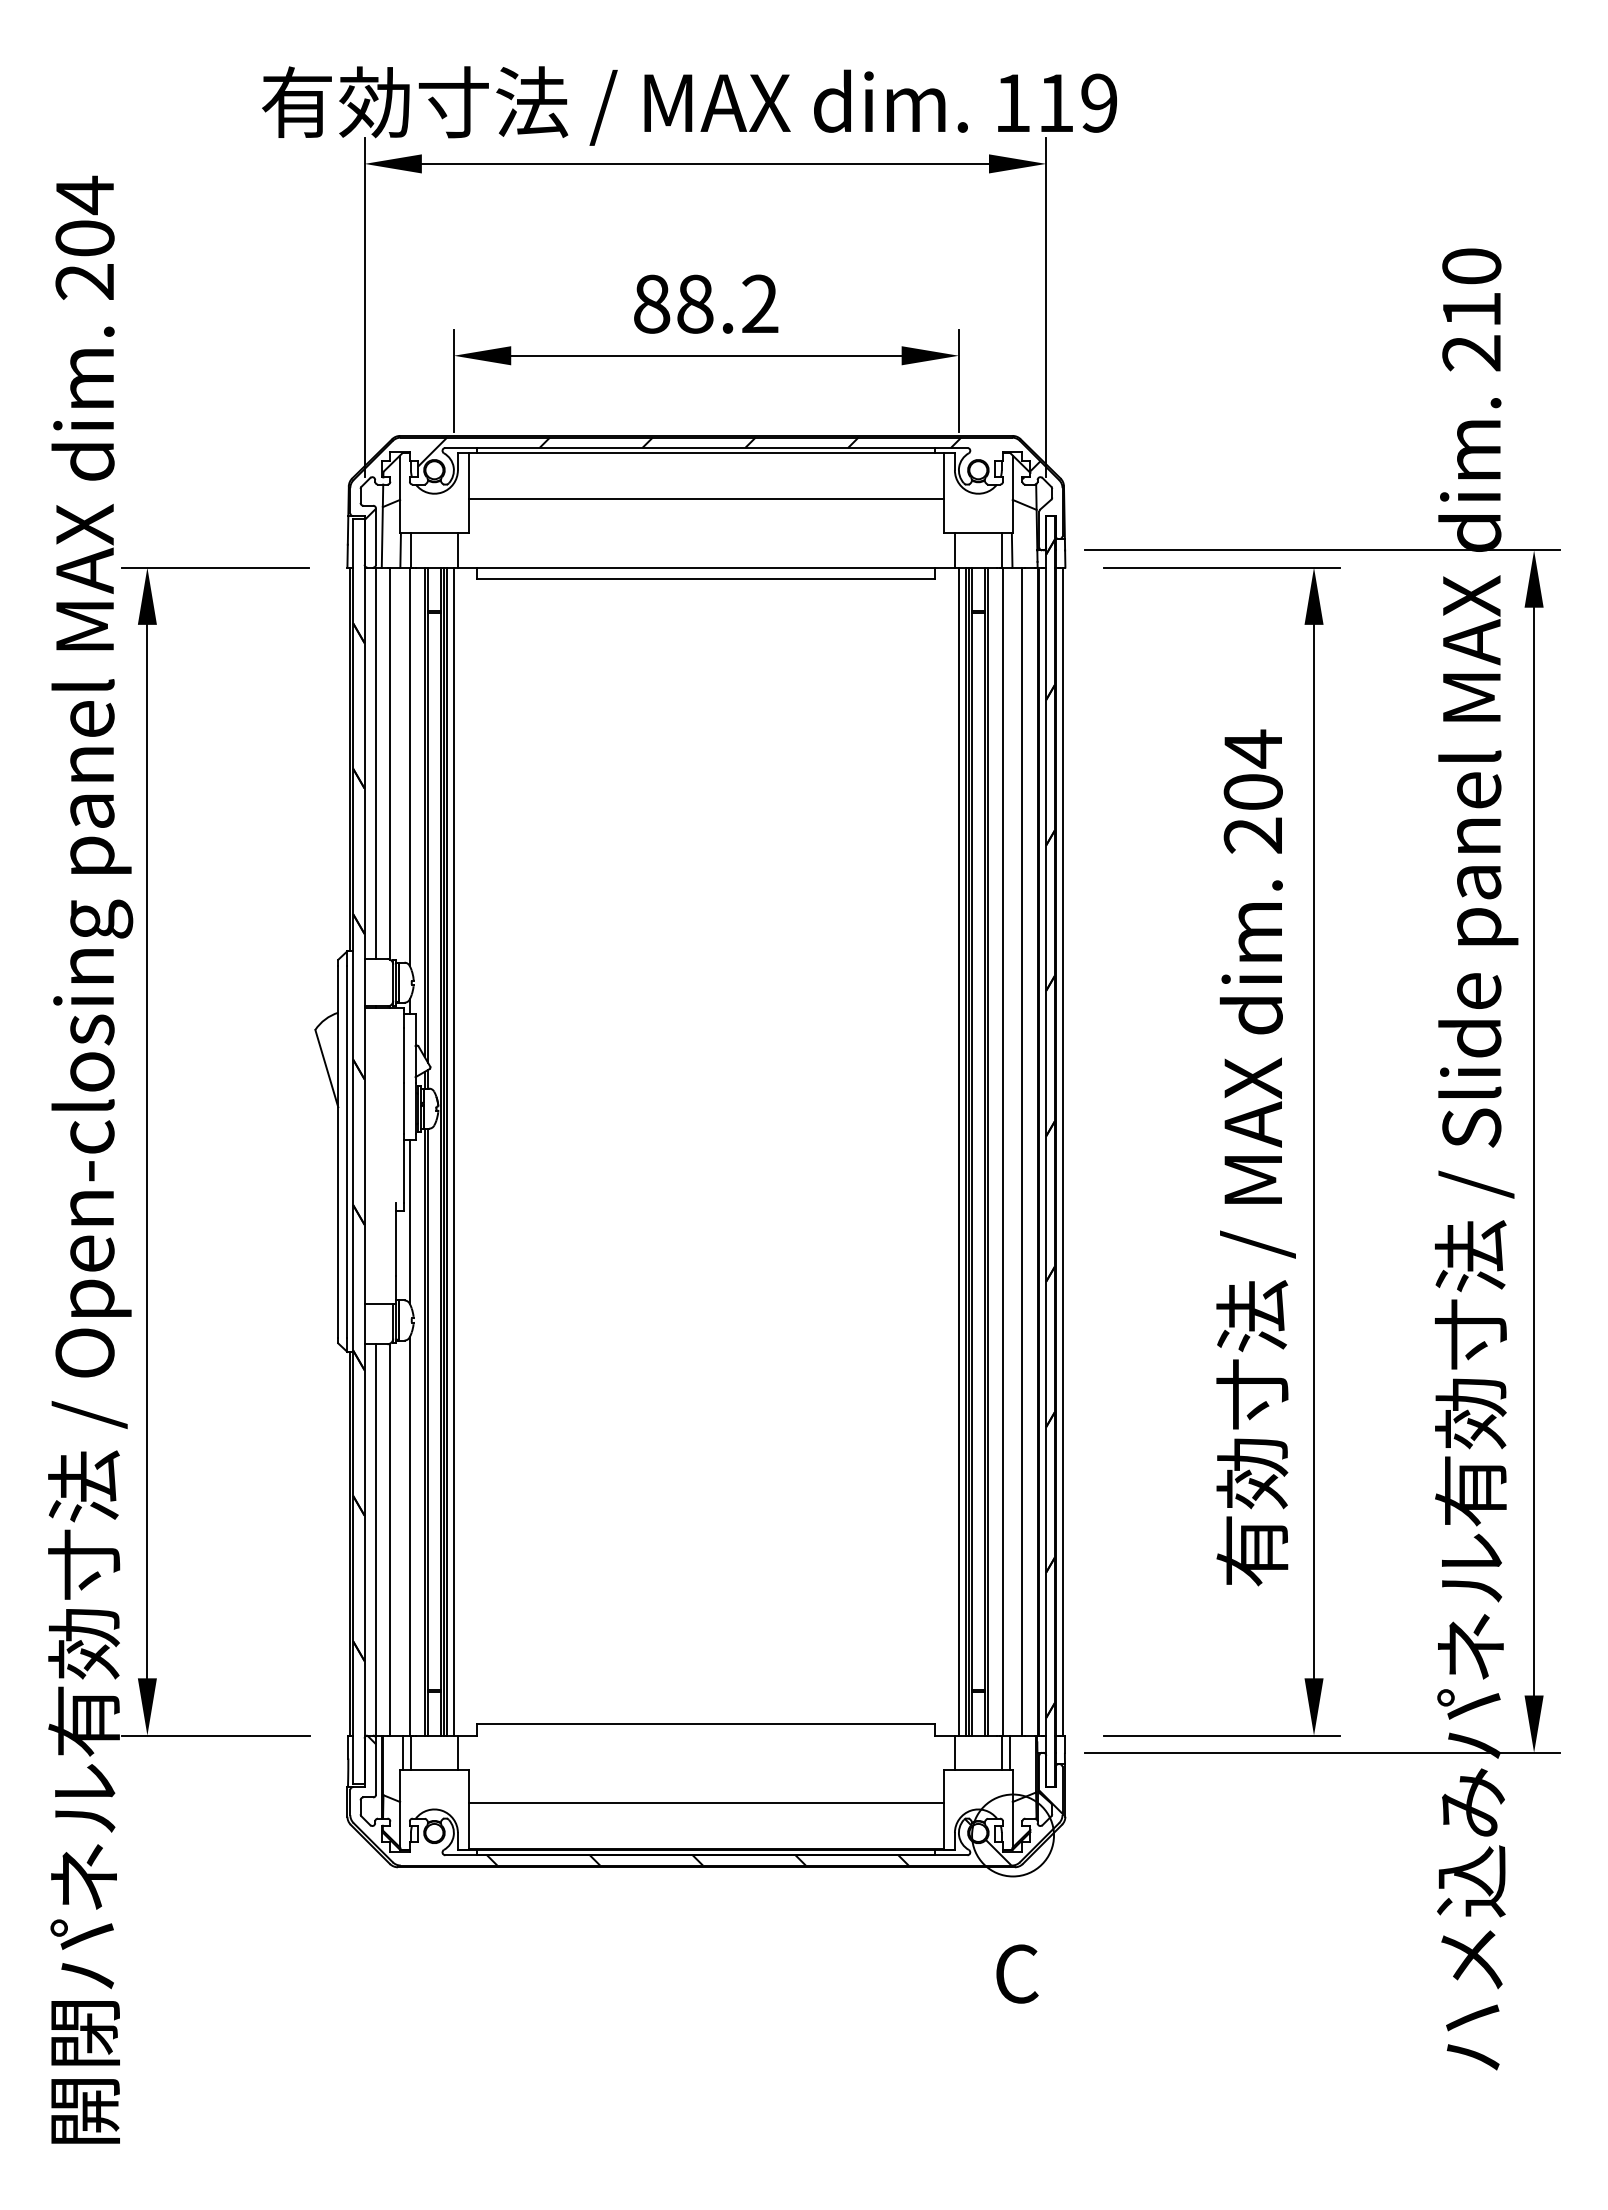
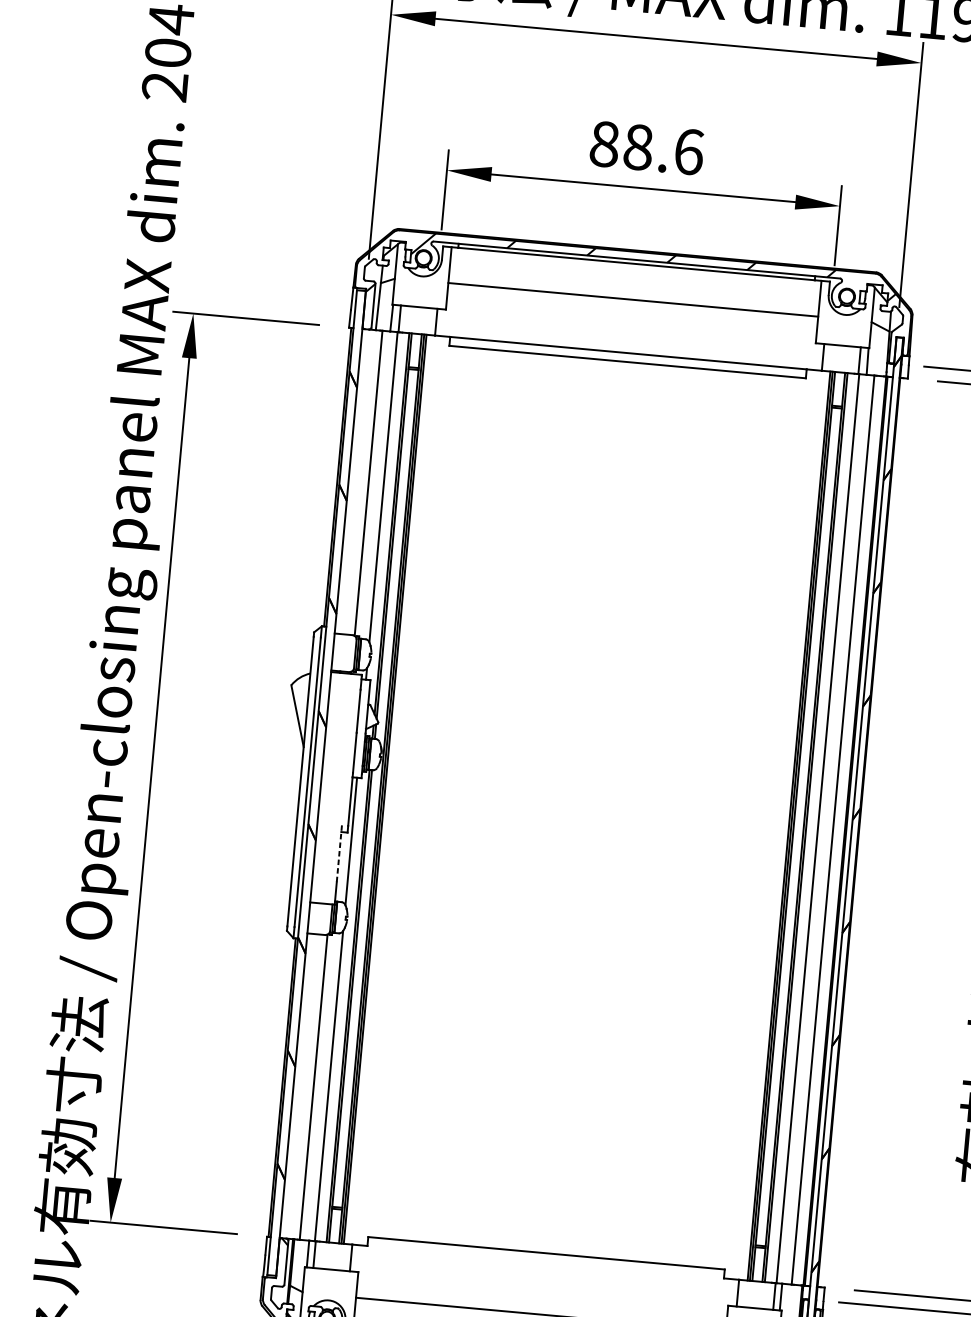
text: (760, 303) -> (689, 151), 88.2 -> 88.6
line: (376, 762) -> (357, 481), removed
line: (453, 1151) -> (390, 789), removed
line: (958, 1151) -> (783, 825), removed
line: (1062, 1151) -> (864, 832), removed
line: (396, 1239) -> (339, 854), solid -> dashed
line: (376, 1539) -> (302, 1086), removed

